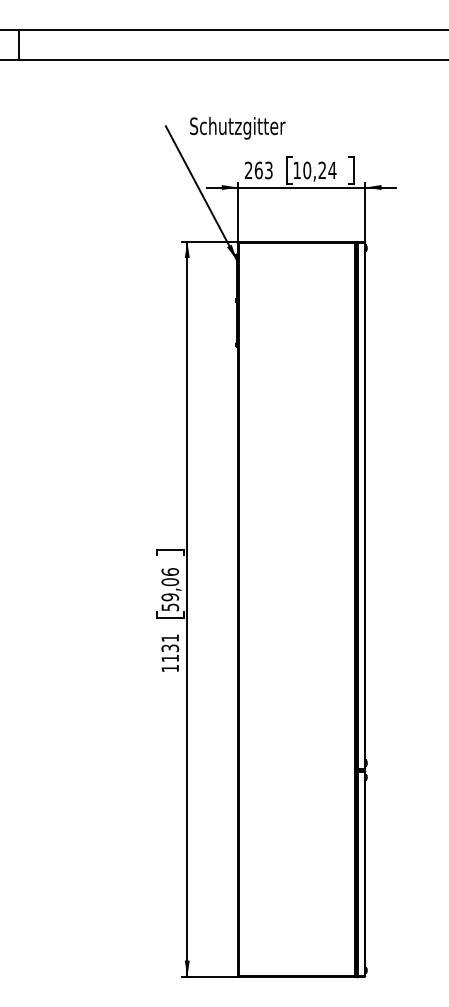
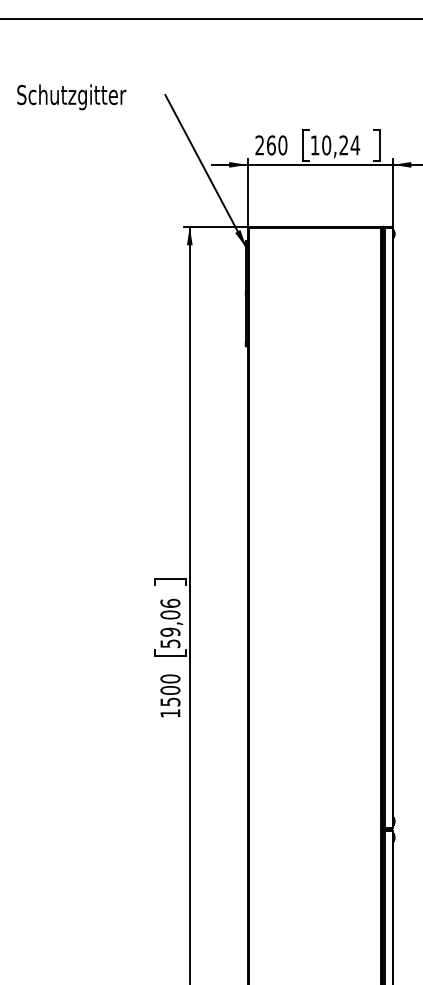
text: (237, 128) -> (71, 97), moved
text: (268, 170) -> (282, 145), 263 -> 260
text: (170, 648) -> (170, 690), 1131 -> 1500

